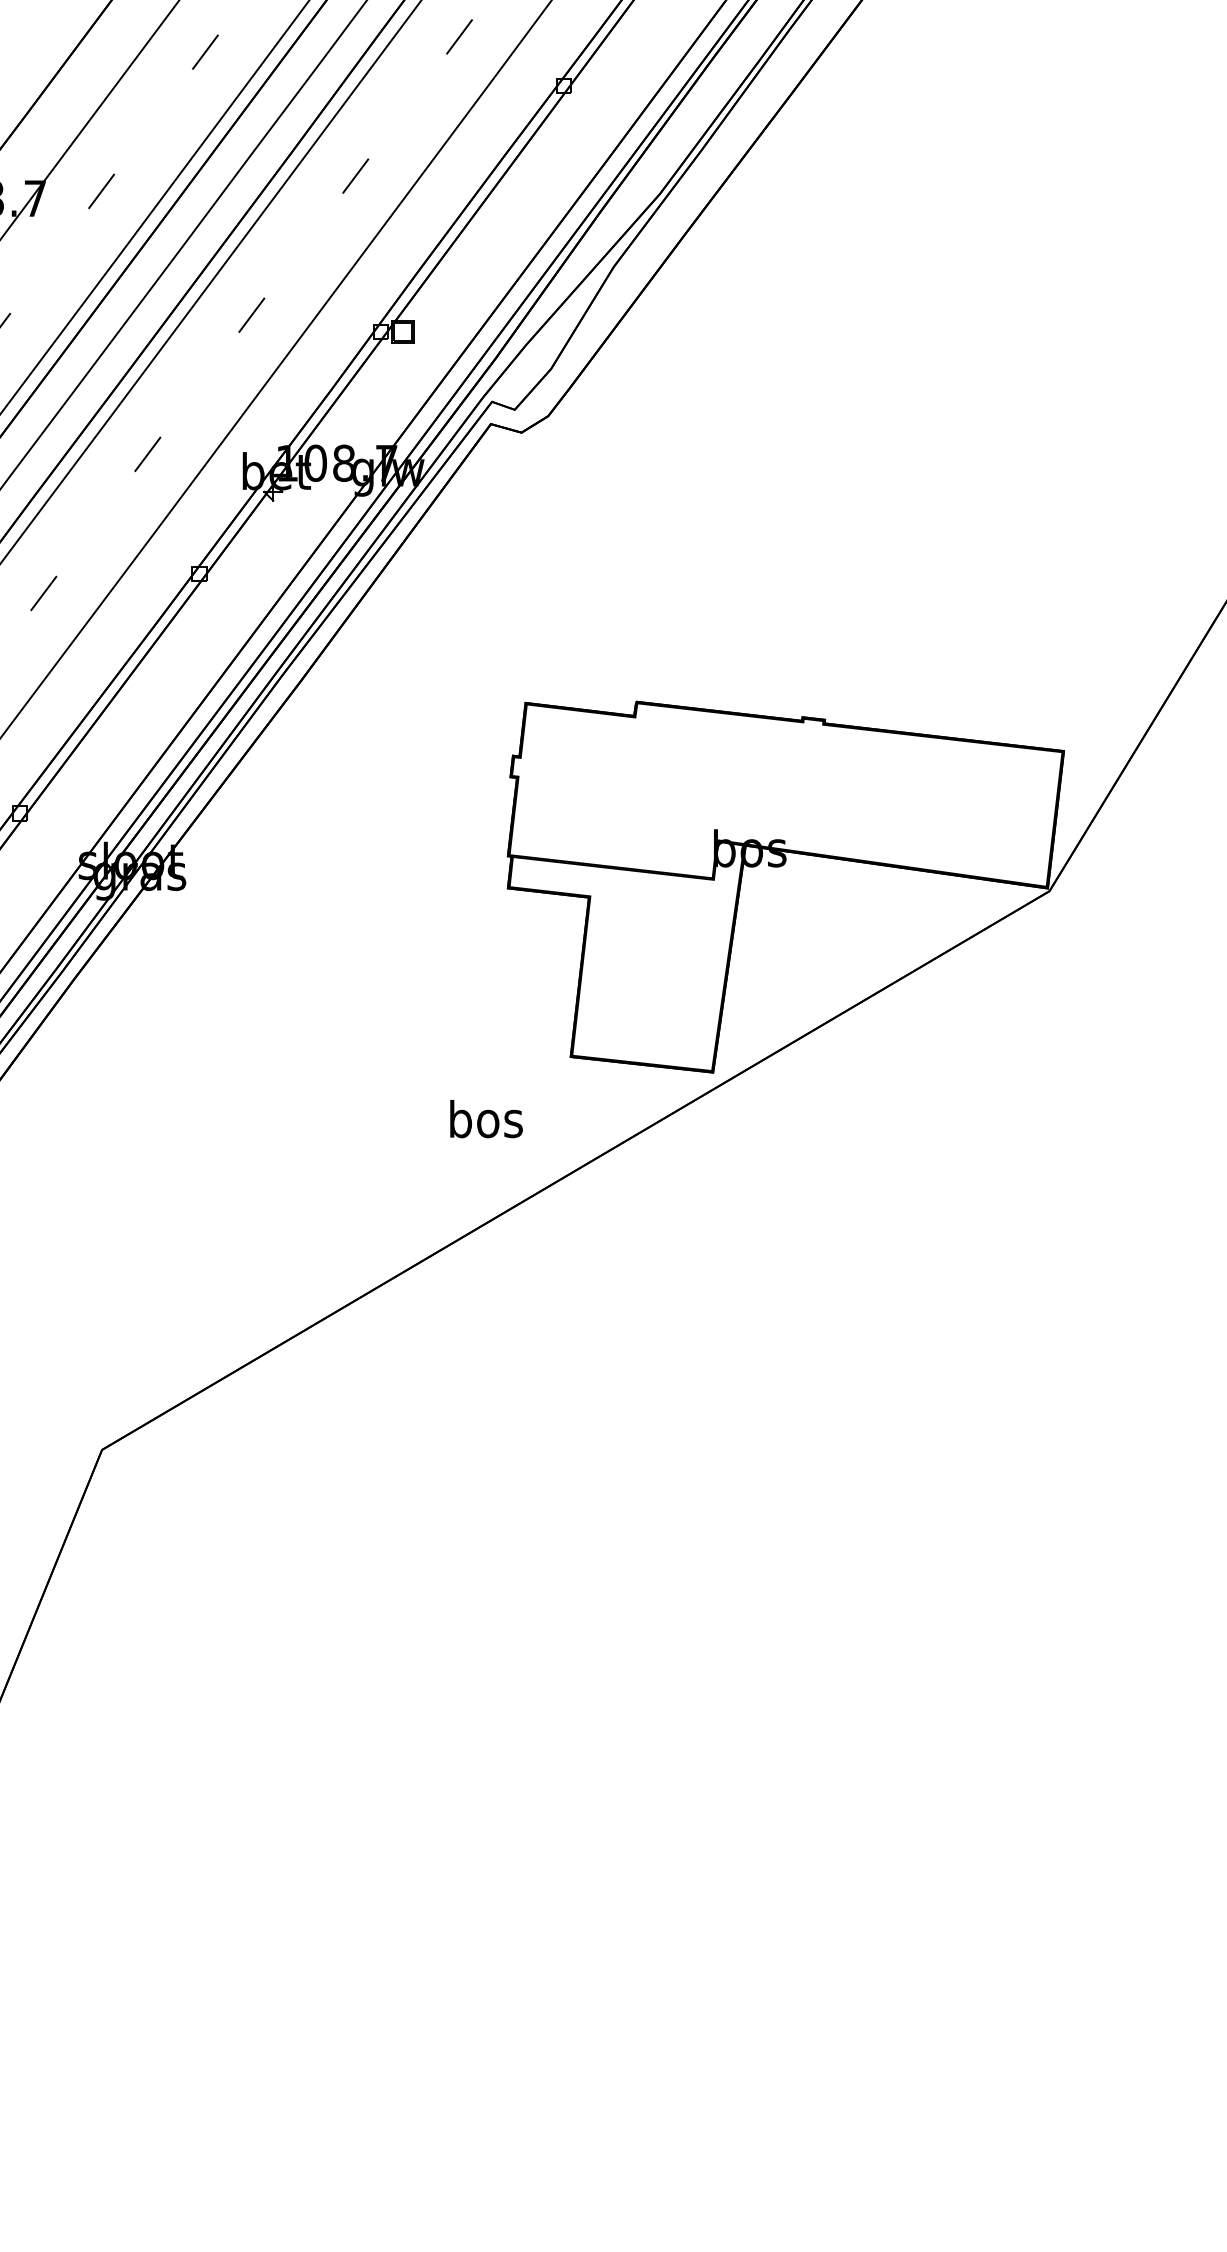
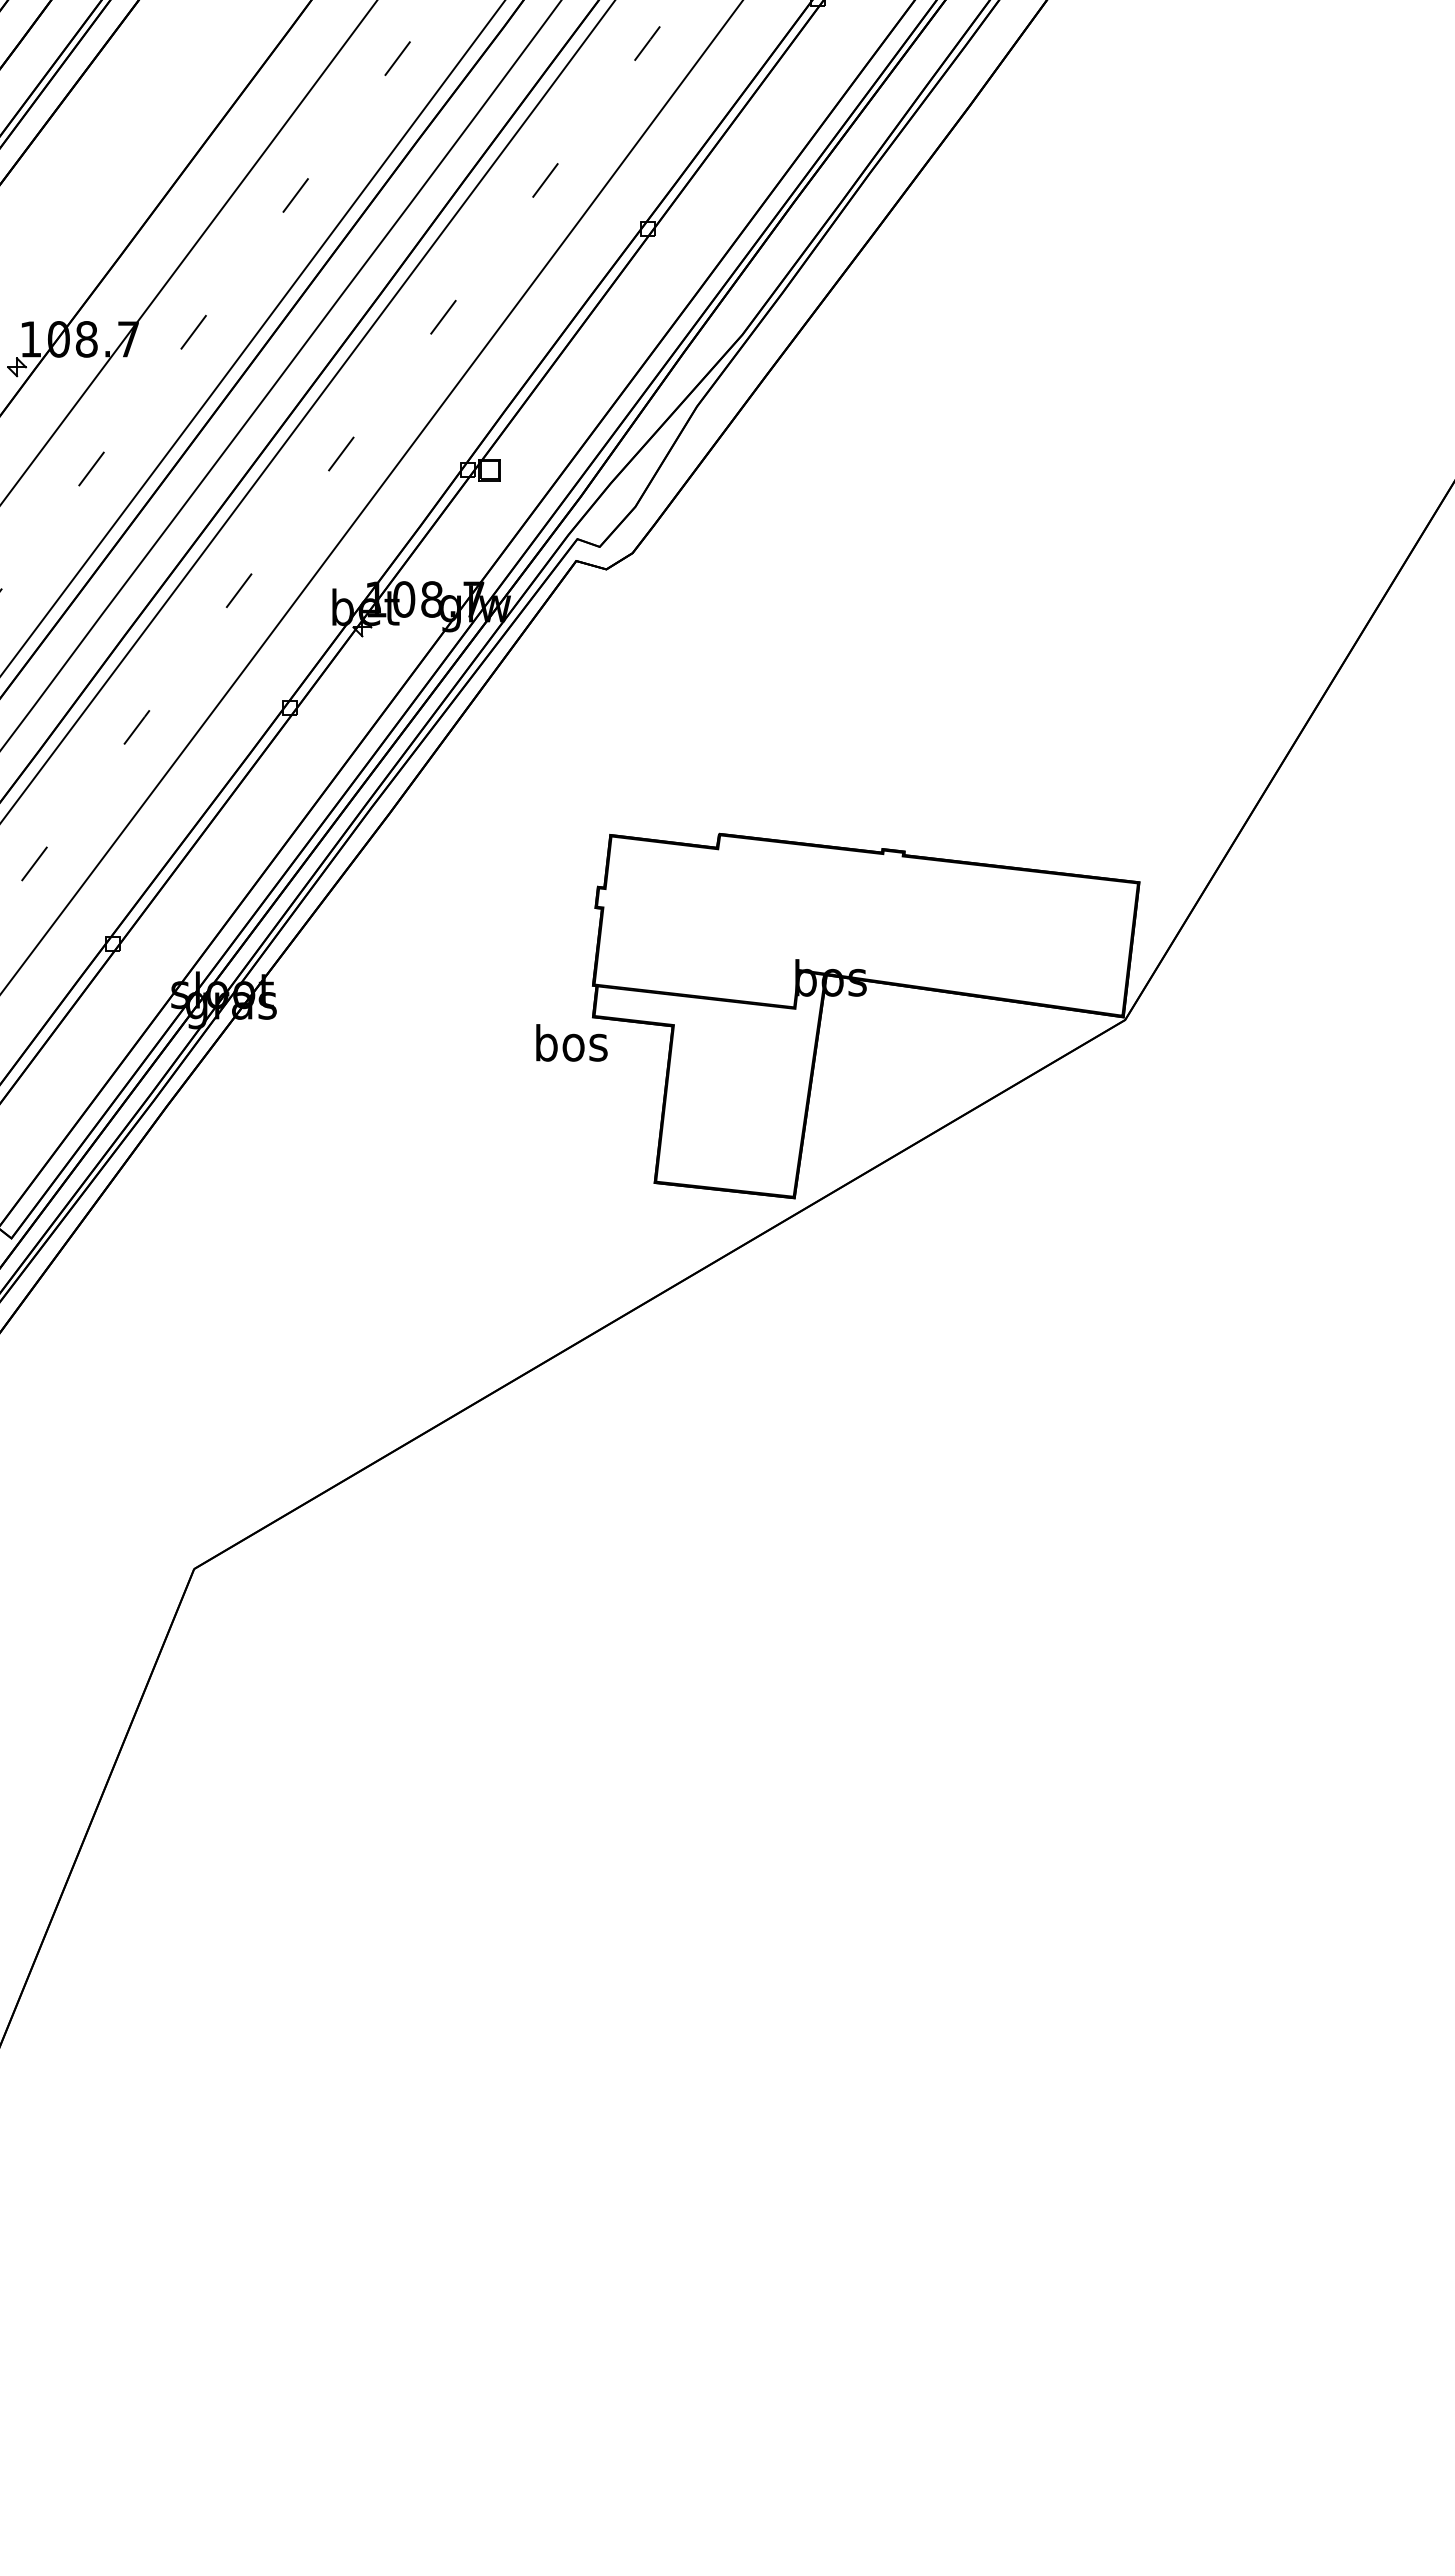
text: (486, 1118) -> (571, 1042), moved

